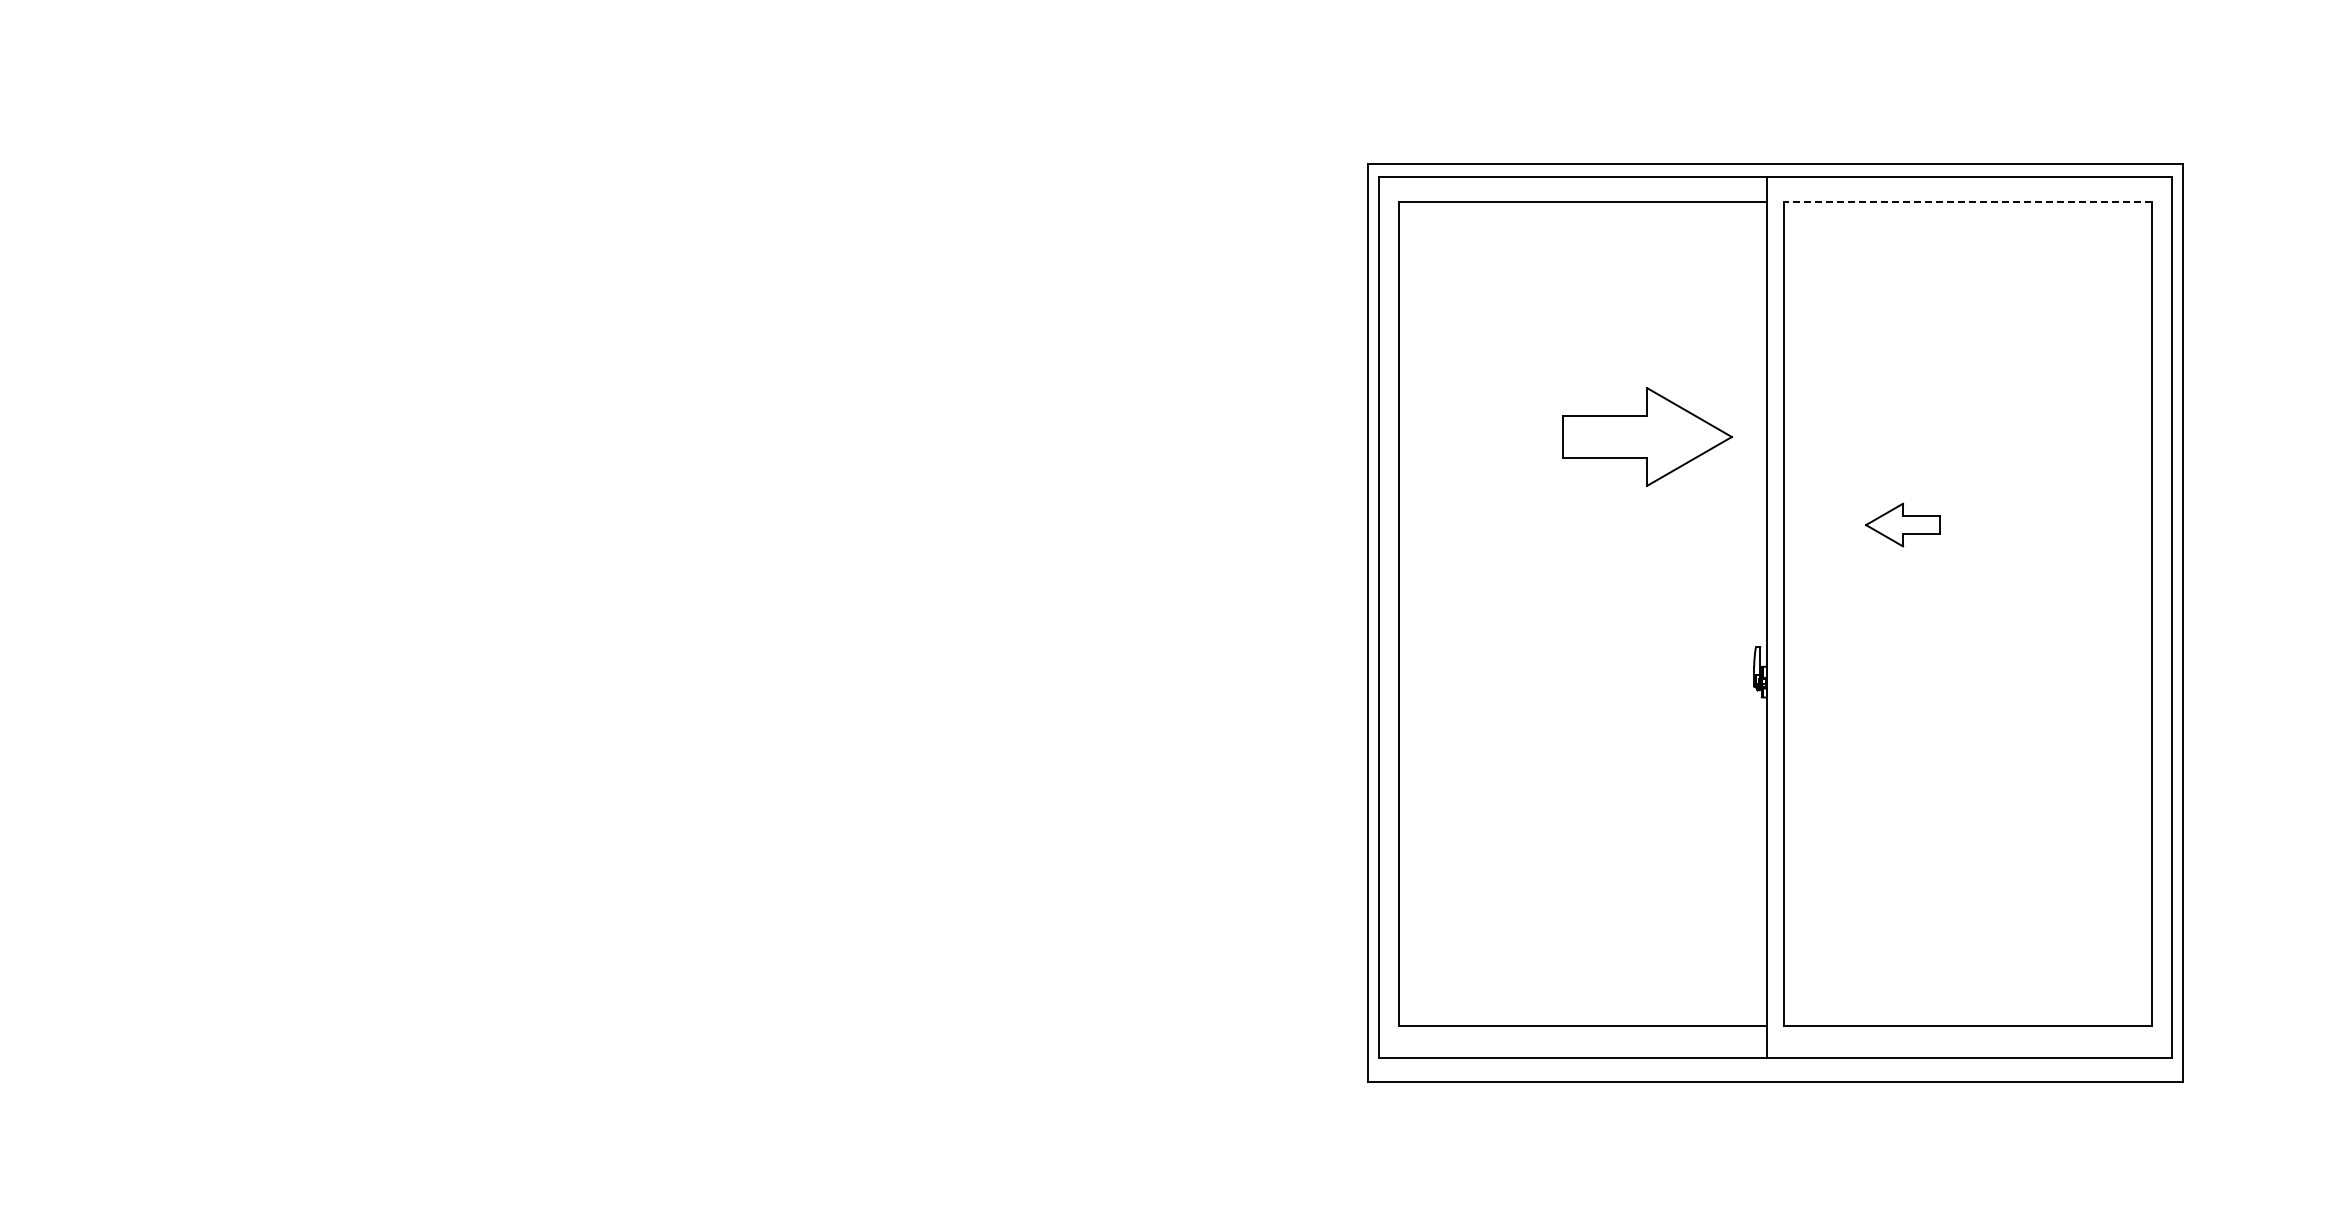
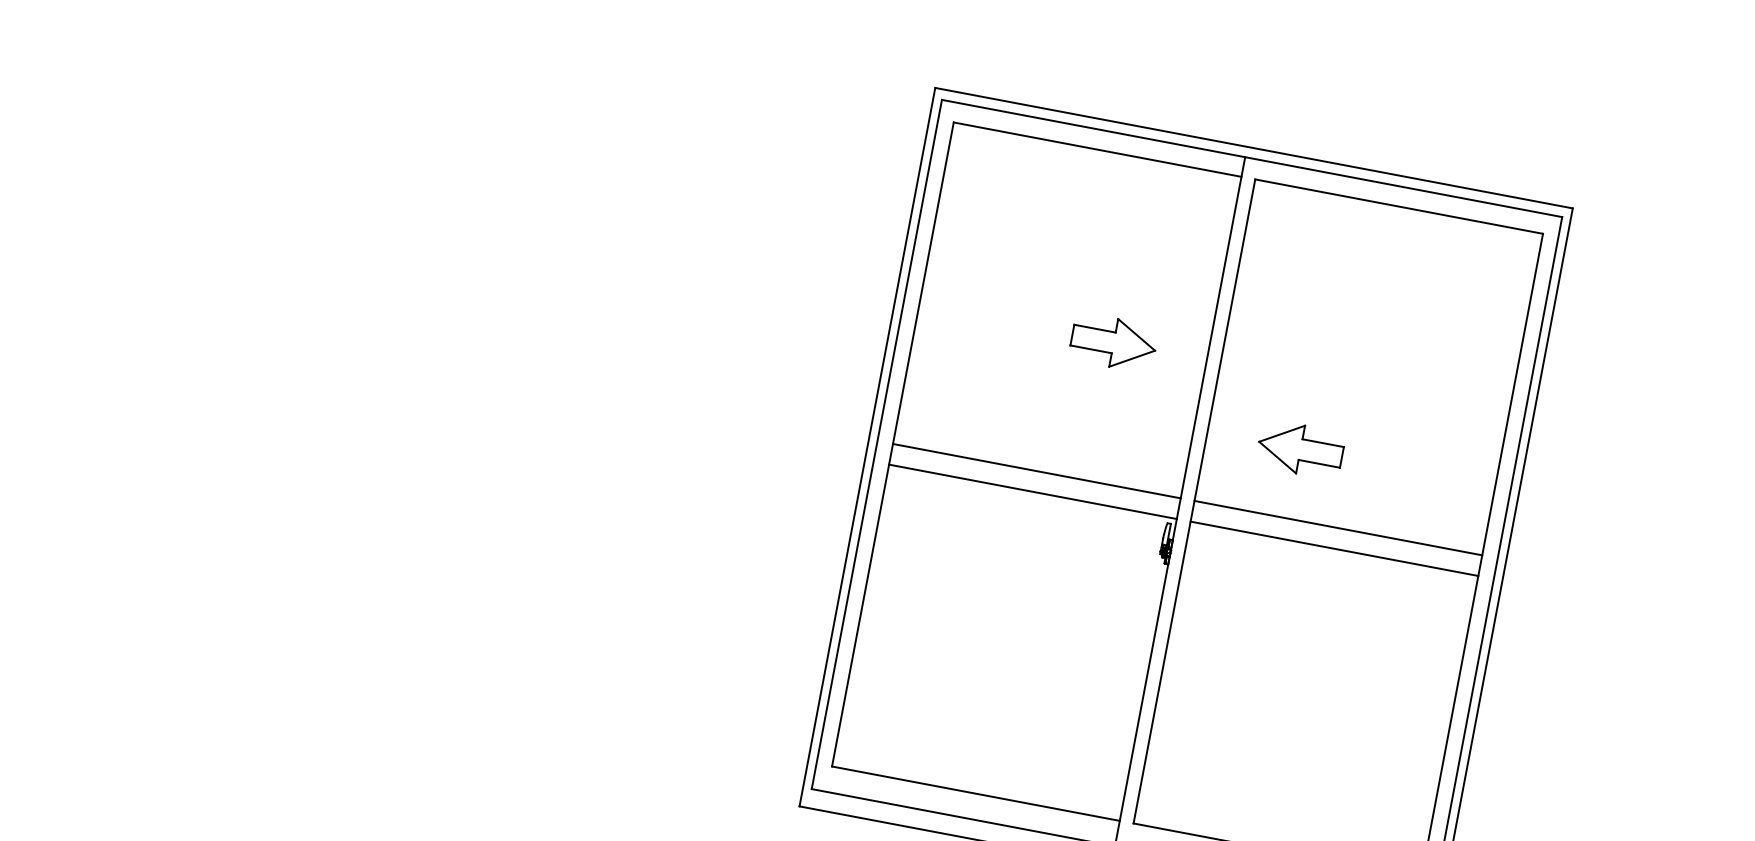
line: (1968, 202) -> (1399, 206), dashed -> solid
part: (1647, 436) -> (1113, 342), size x0.62
part: (1902, 524) -> (1300, 449), size x1.43
line: (1582, 613) -> (1036, 471), added
line: (1968, 613) -> (1338, 528), added
line: (1582, 639) -> (1032, 491), added
line: (1968, 639) -> (1334, 548), added

